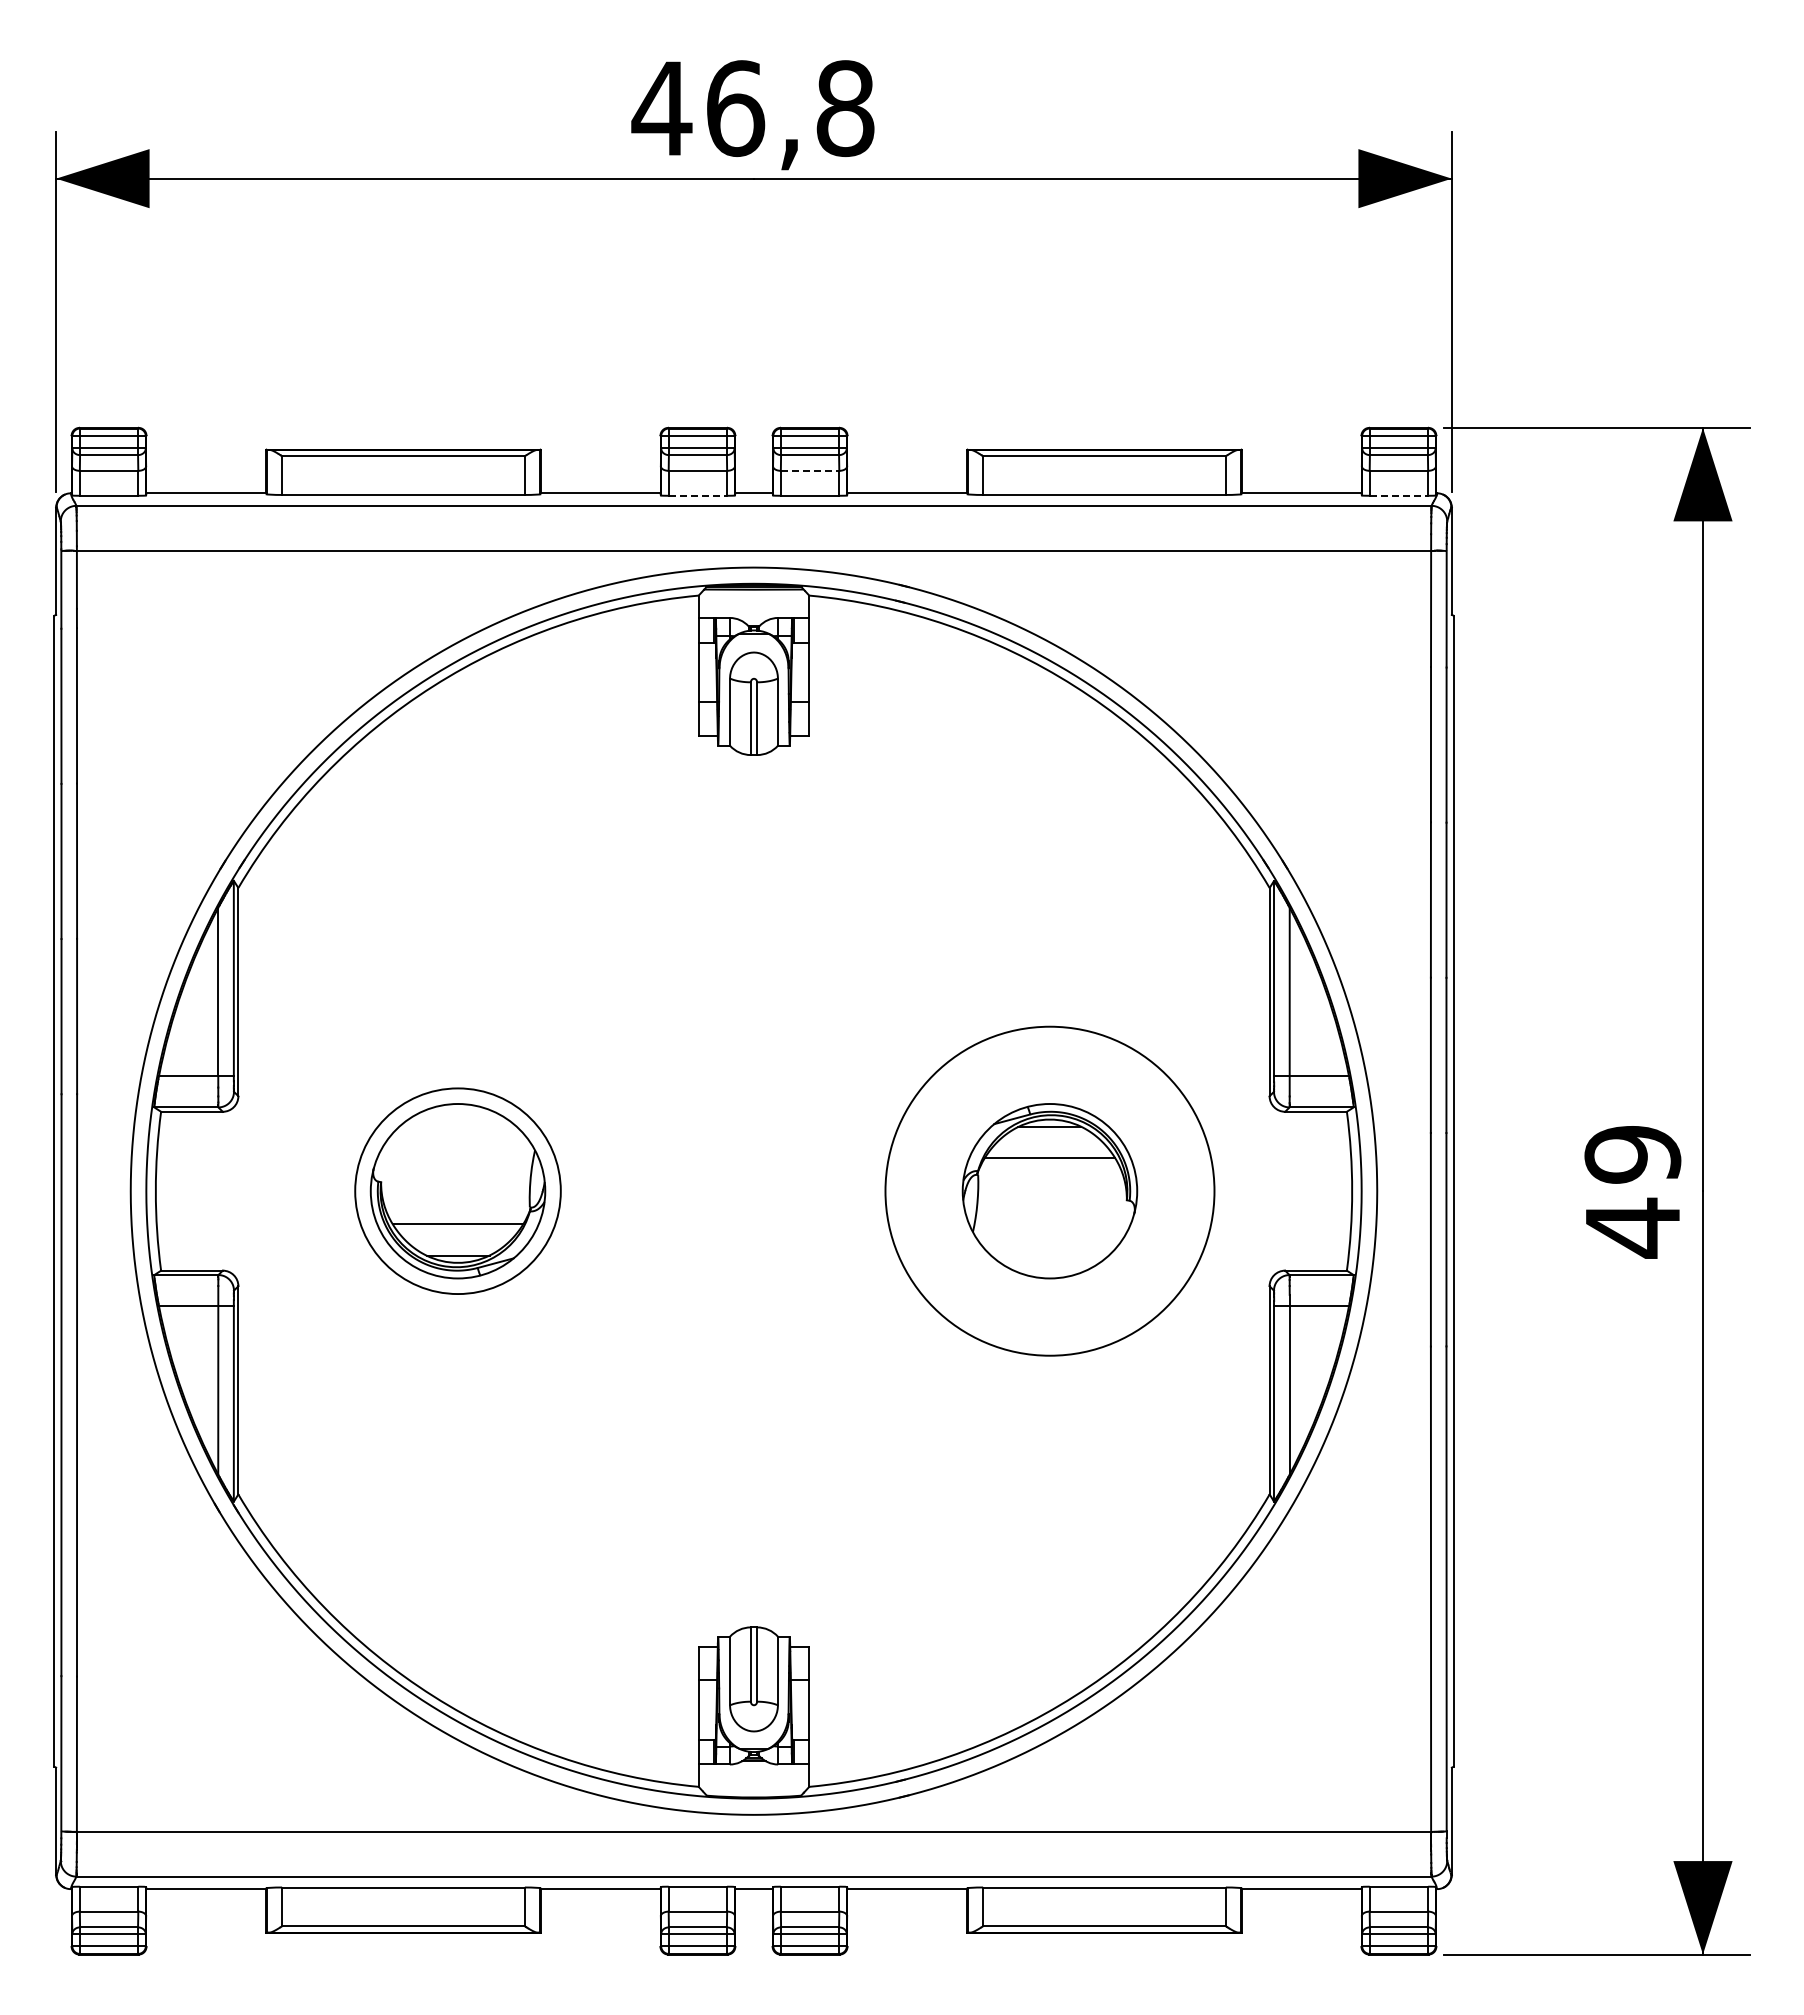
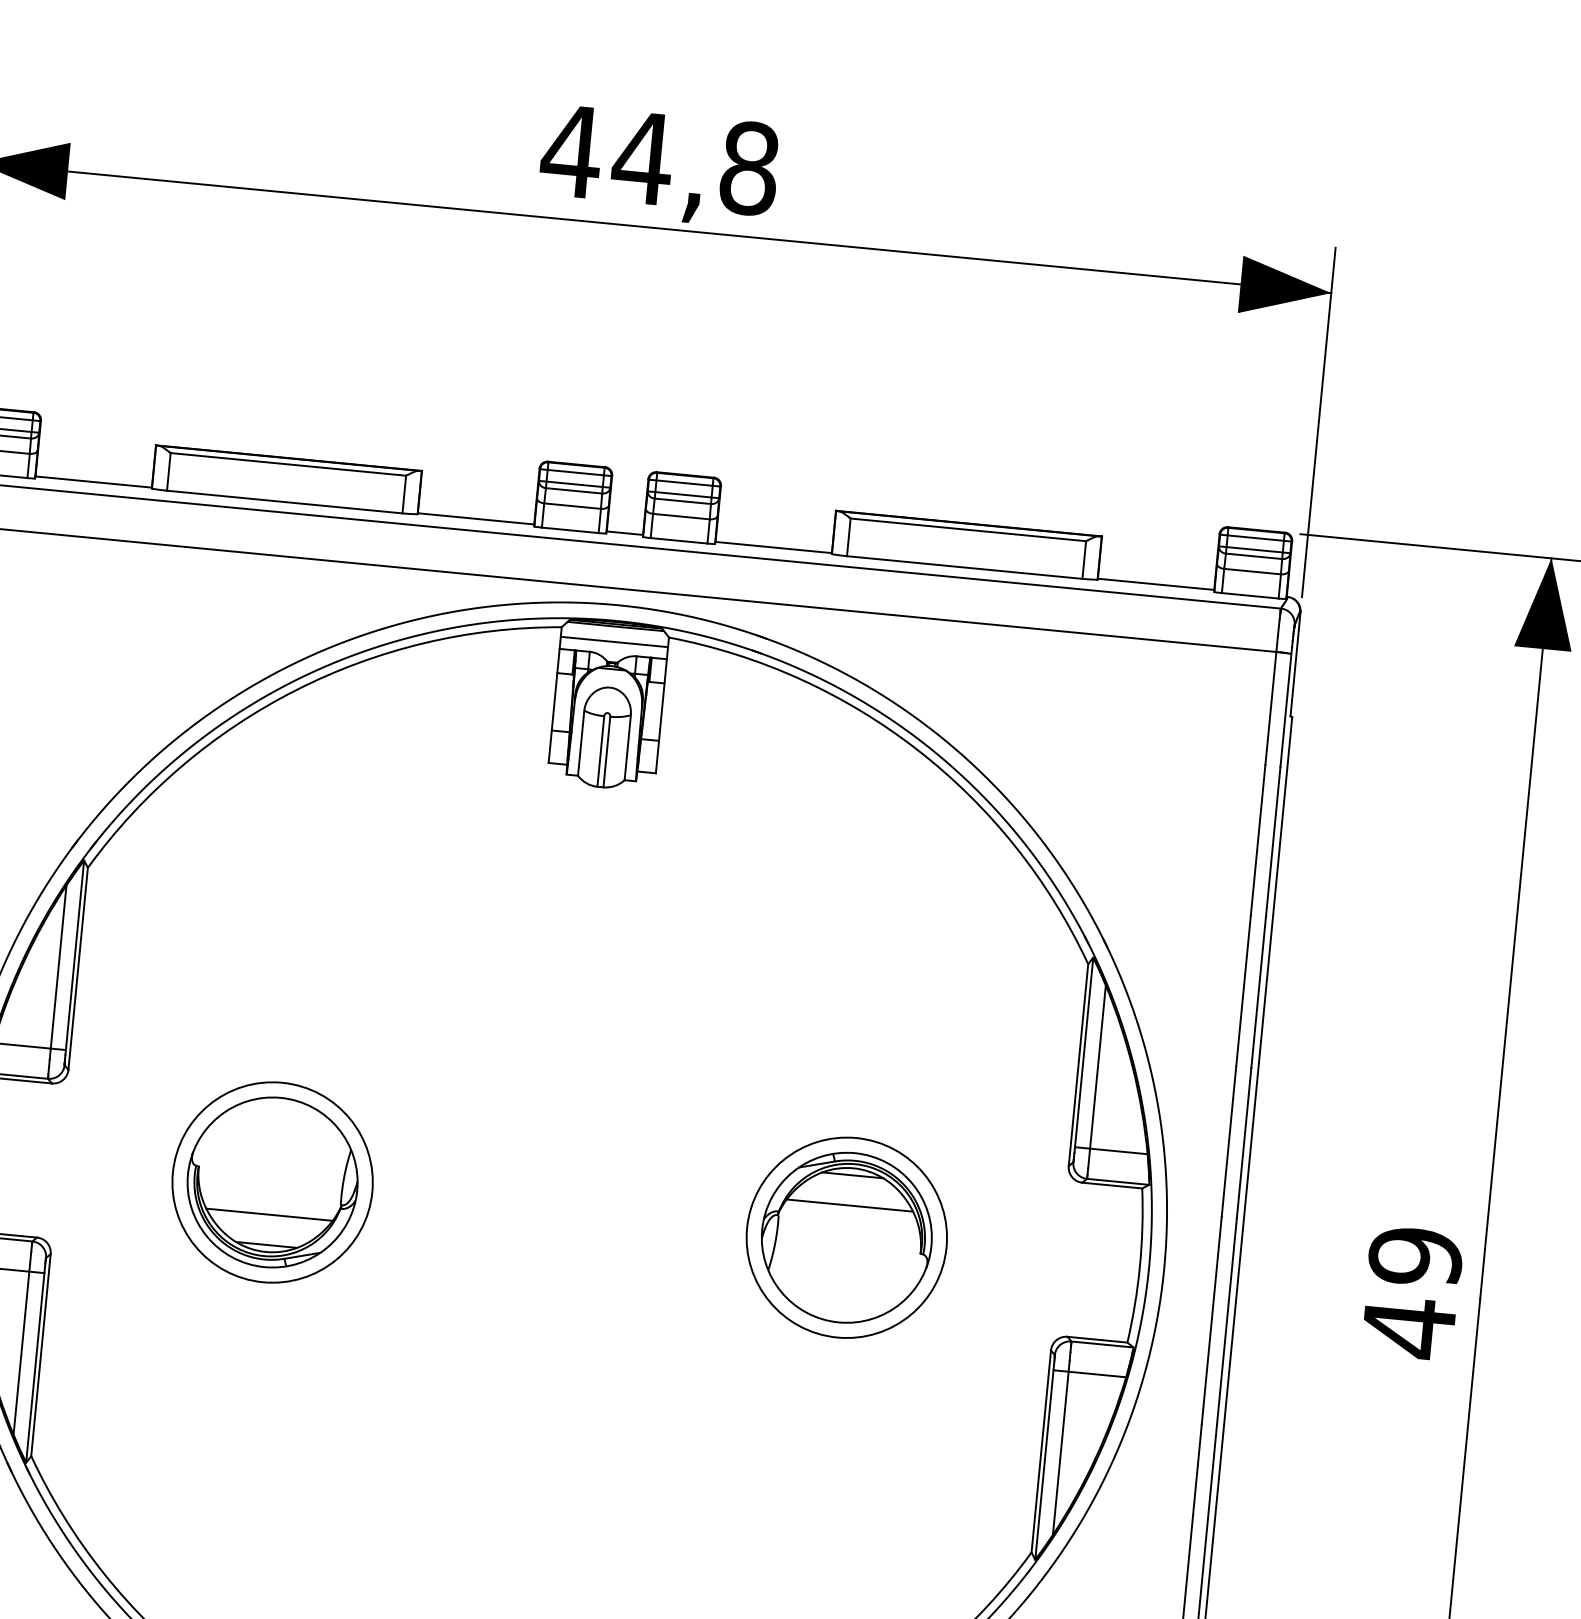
text: (734, 108) -> (641, 158), 46,8 -> 44,8
line: (810, 470) -> (681, 516), dashed -> solid
line: (698, 495) -> (570, 530), dashed -> solid
line: (1399, 495) -> (1250, 595), dashed -> solid
line: (753, 605) -> (613, 641), added
circle: (1049, 1191) -> (846, 1238), size x0.62

